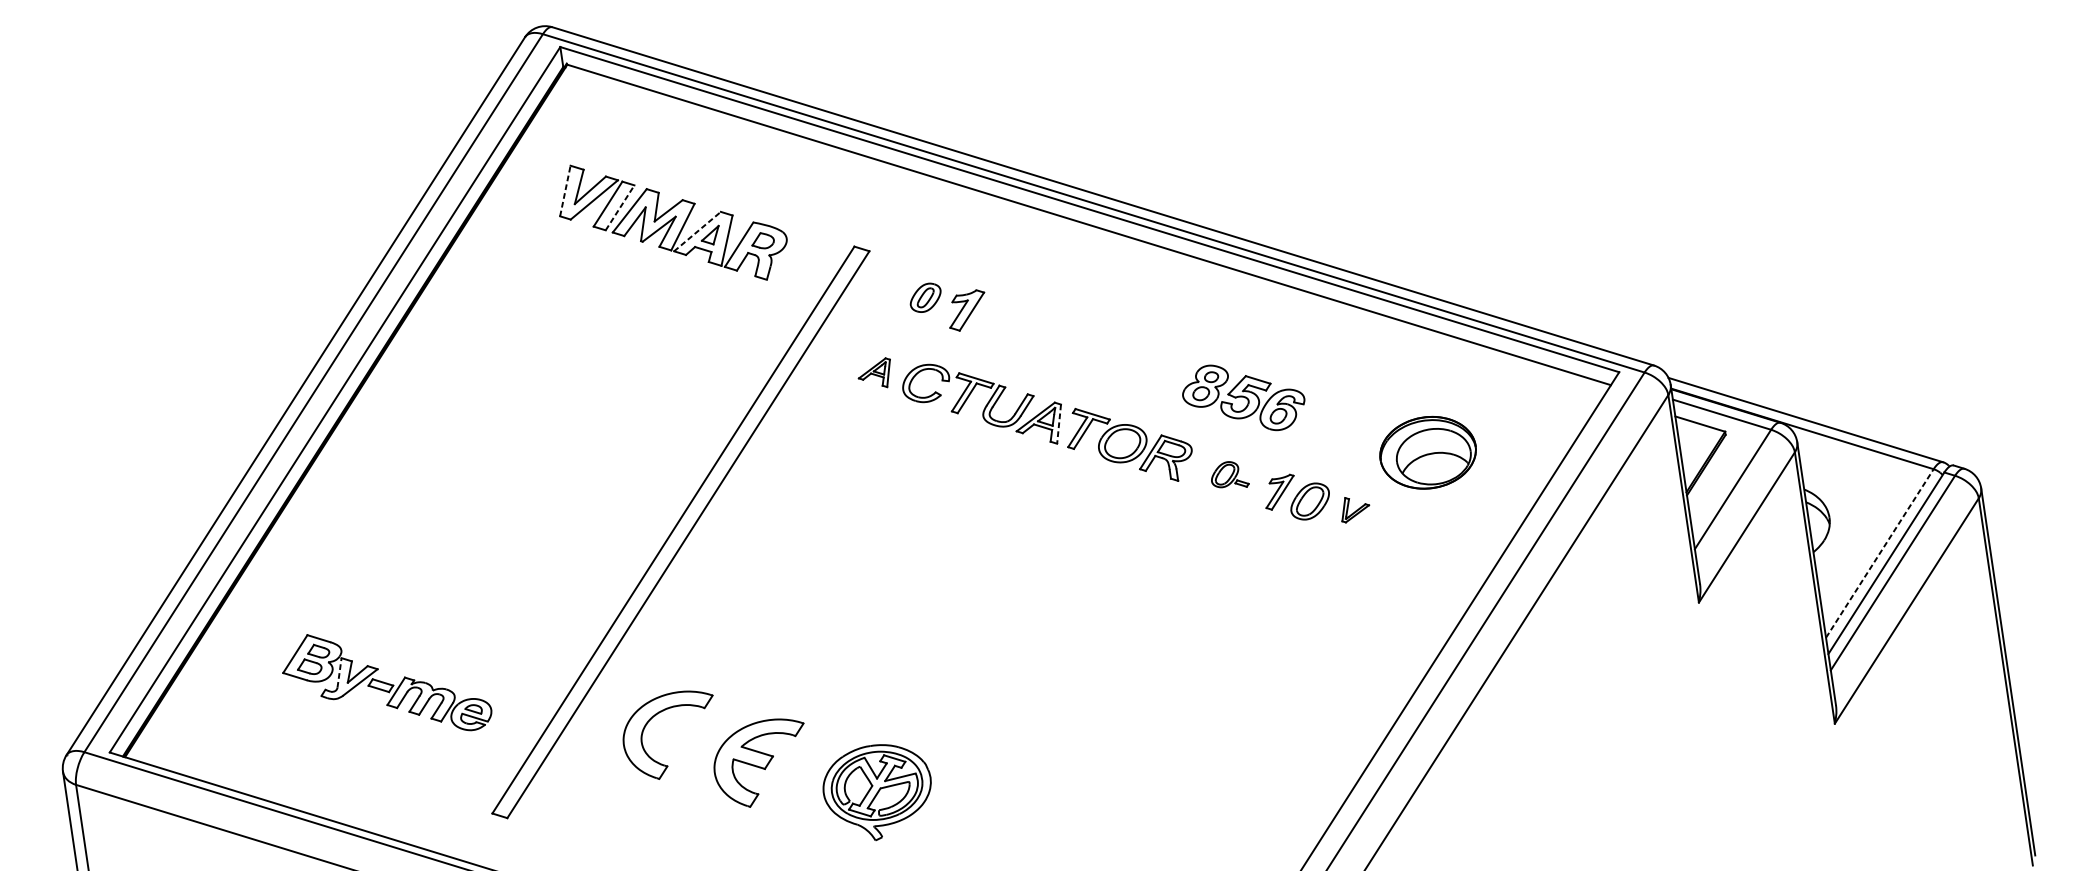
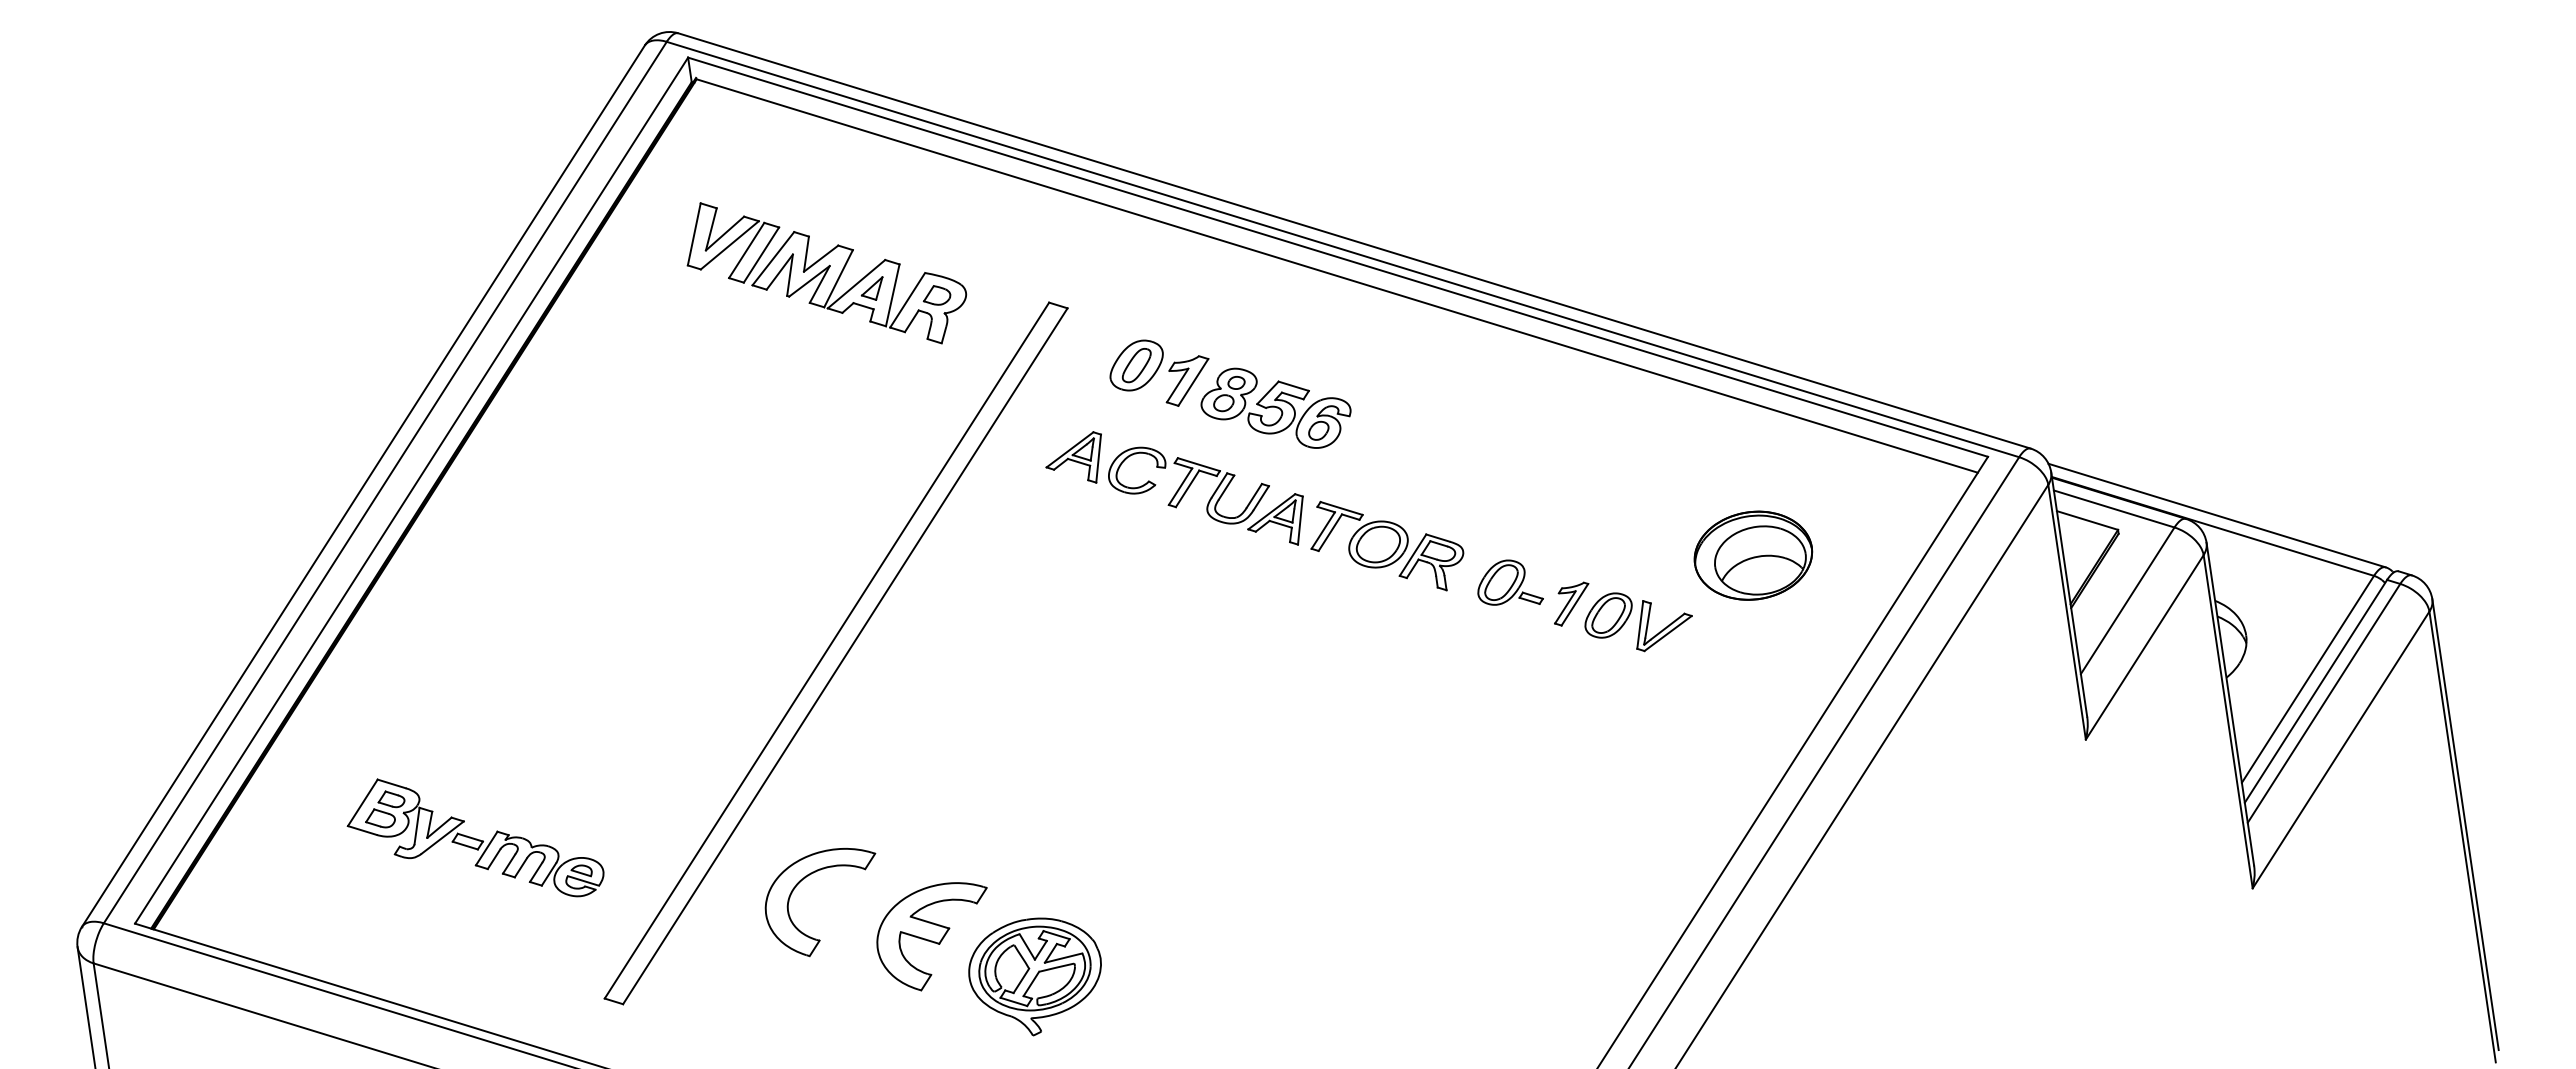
line: (565, 191) -> (694, 234), dashed -> solid
line: (620, 208) -> (761, 255), dashed -> solid
line: (697, 231) -> (856, 284), dashed -> solid
part: (925, 297) -> (1136, 365), size x1.43
part: (874, 372) -> (1073, 457), size x1.43
part: (1243, 397) -> (1275, 407), moved
line: (1059, 424) -> (1300, 521), dashed -> solid
part: (1230, 474) -> (1510, 582), size x1.43
part: (1355, 510) -> (1664, 626), size x1.67
line: (1879, 553) -> (2307, 679), dashed -> solid
line: (339, 672) -> (417, 825), dashed -> solid
part: (876, 792) -> (1034, 976), moved

